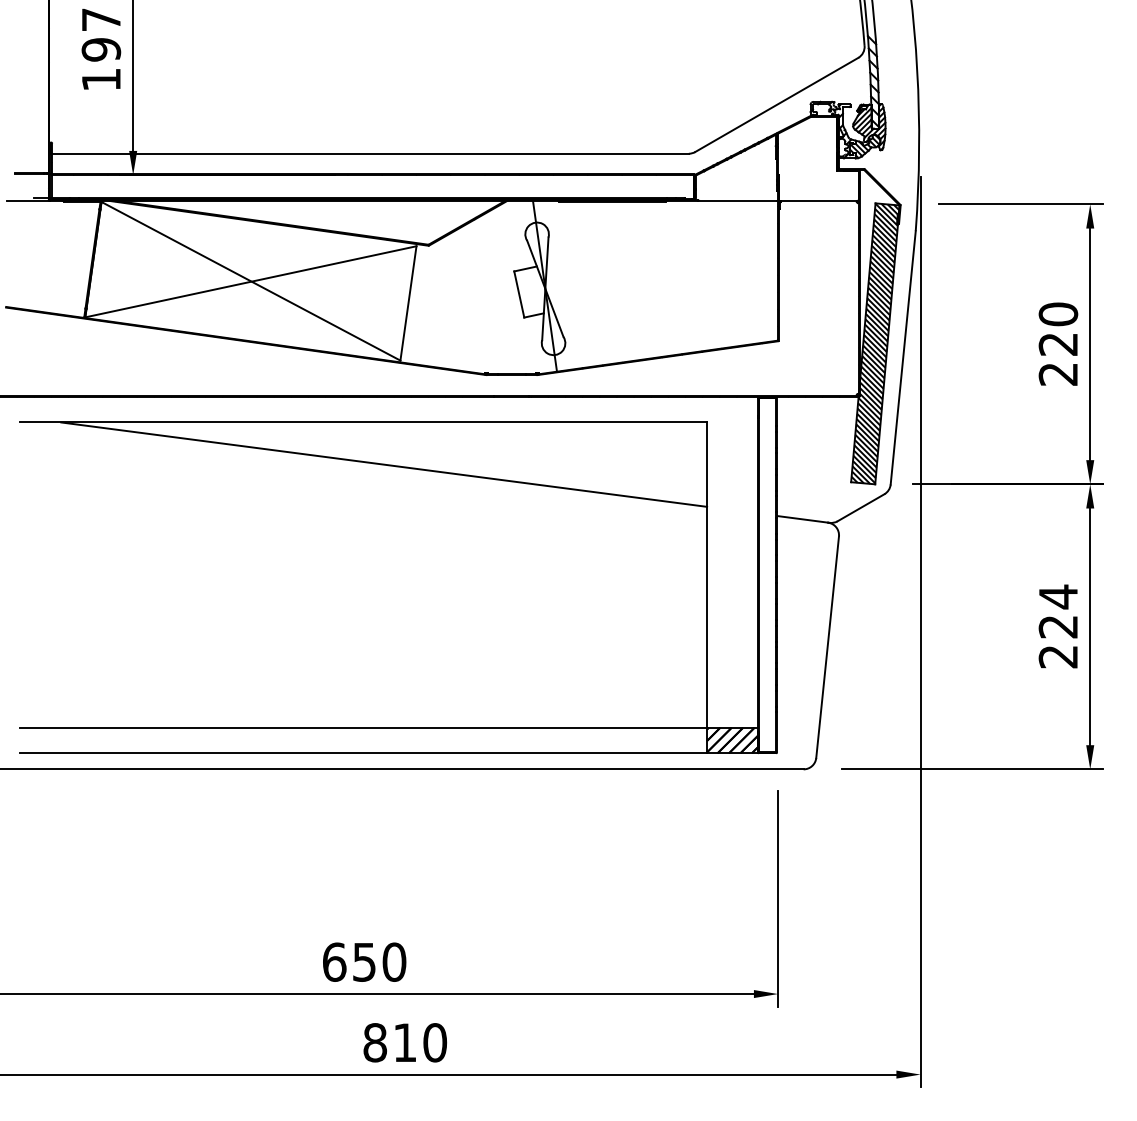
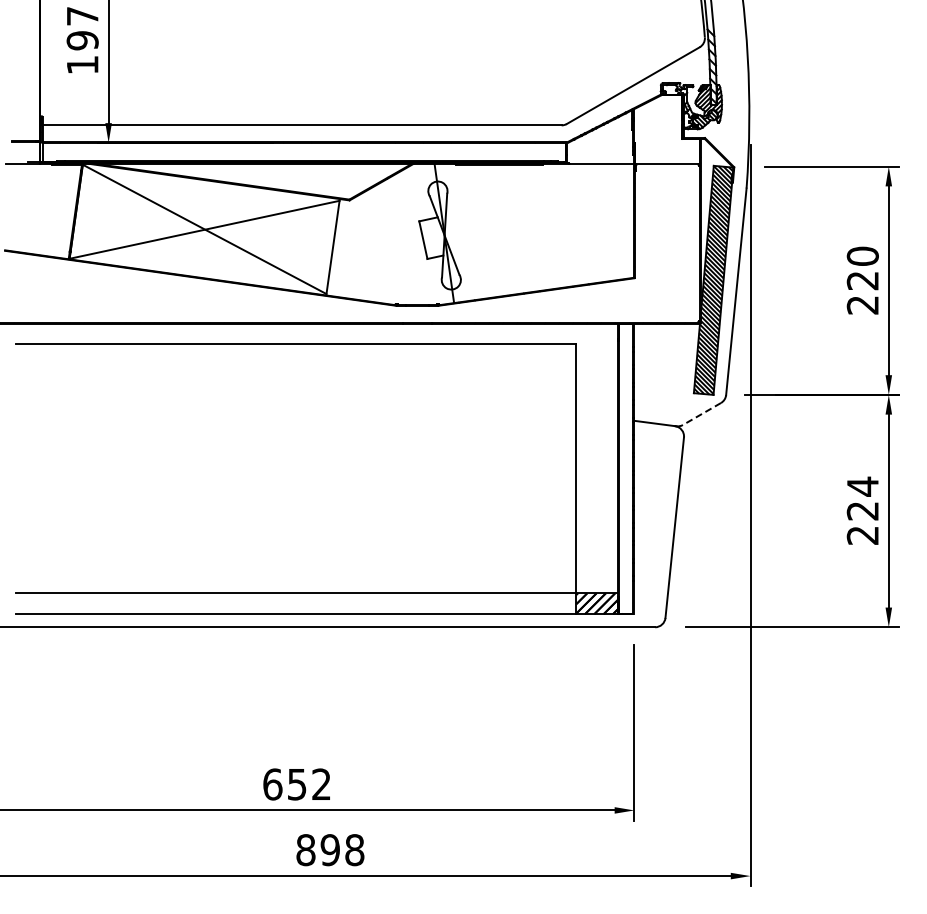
line: (384, 464) -> (313, 378), removed
line: (860, 508) -> (701, 414), solid -> dashed
text: (394, 962) -> (321, 784), 650 -> 652
text: (420, 1043) -> (342, 850), 810 -> 898

